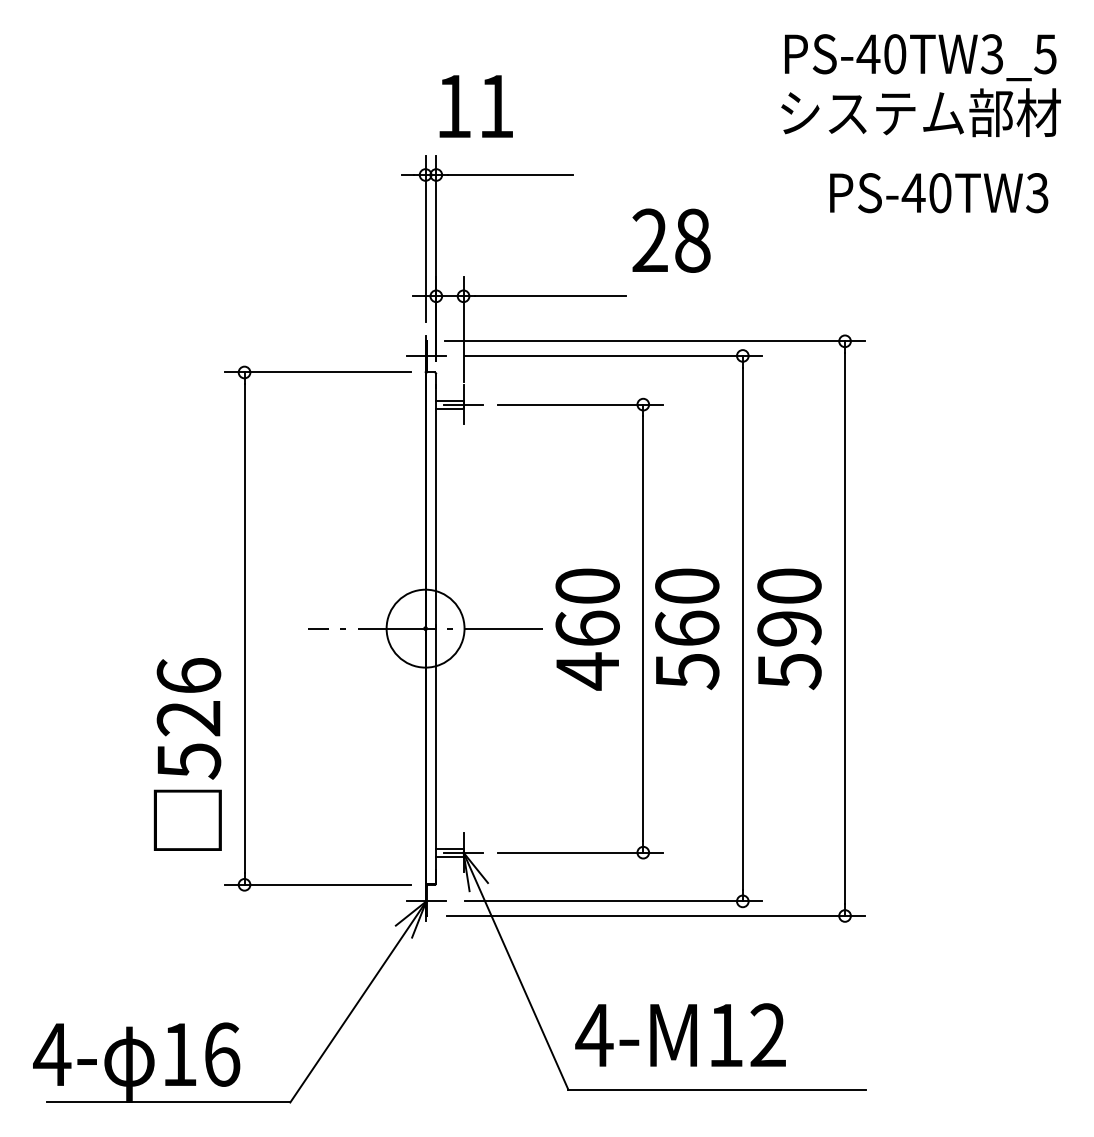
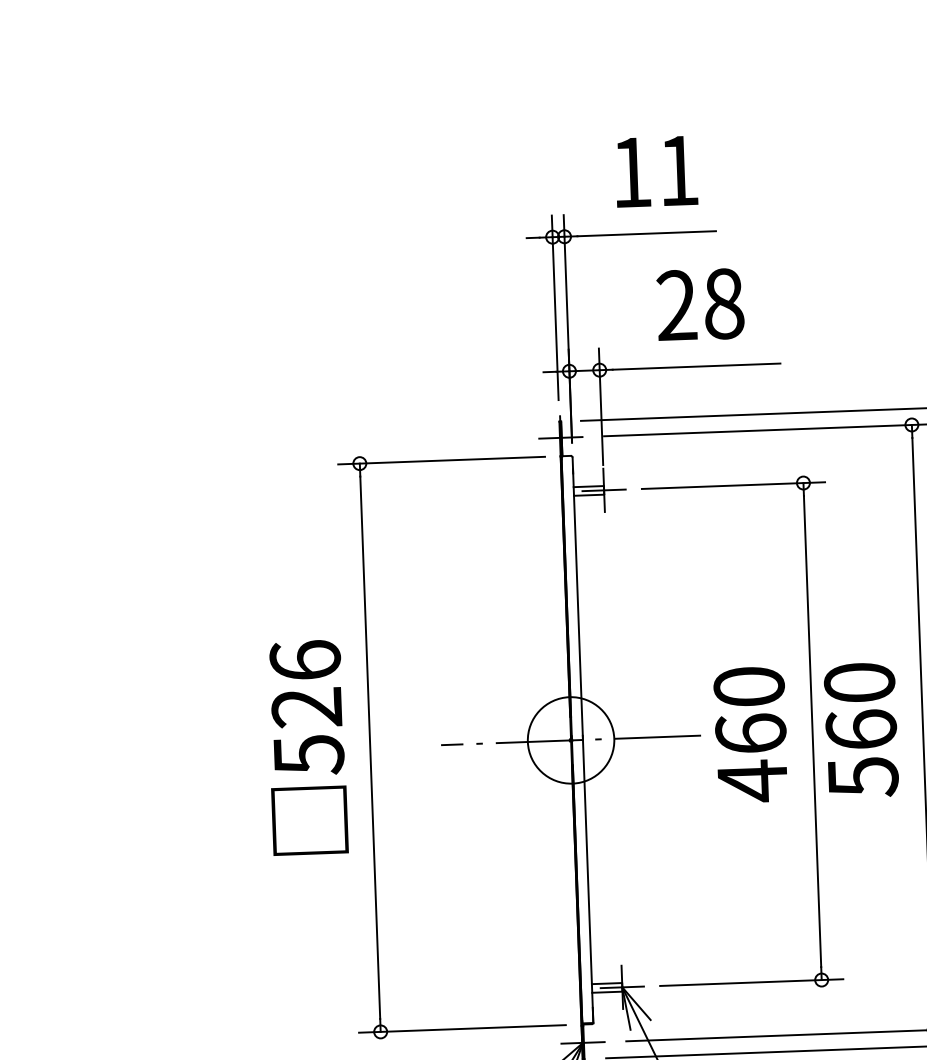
text: (475, 106) -> (655, 171), moved
text: (671, 240) -> (700, 304), moved
text: (187, 754) -> (306, 747), moved

